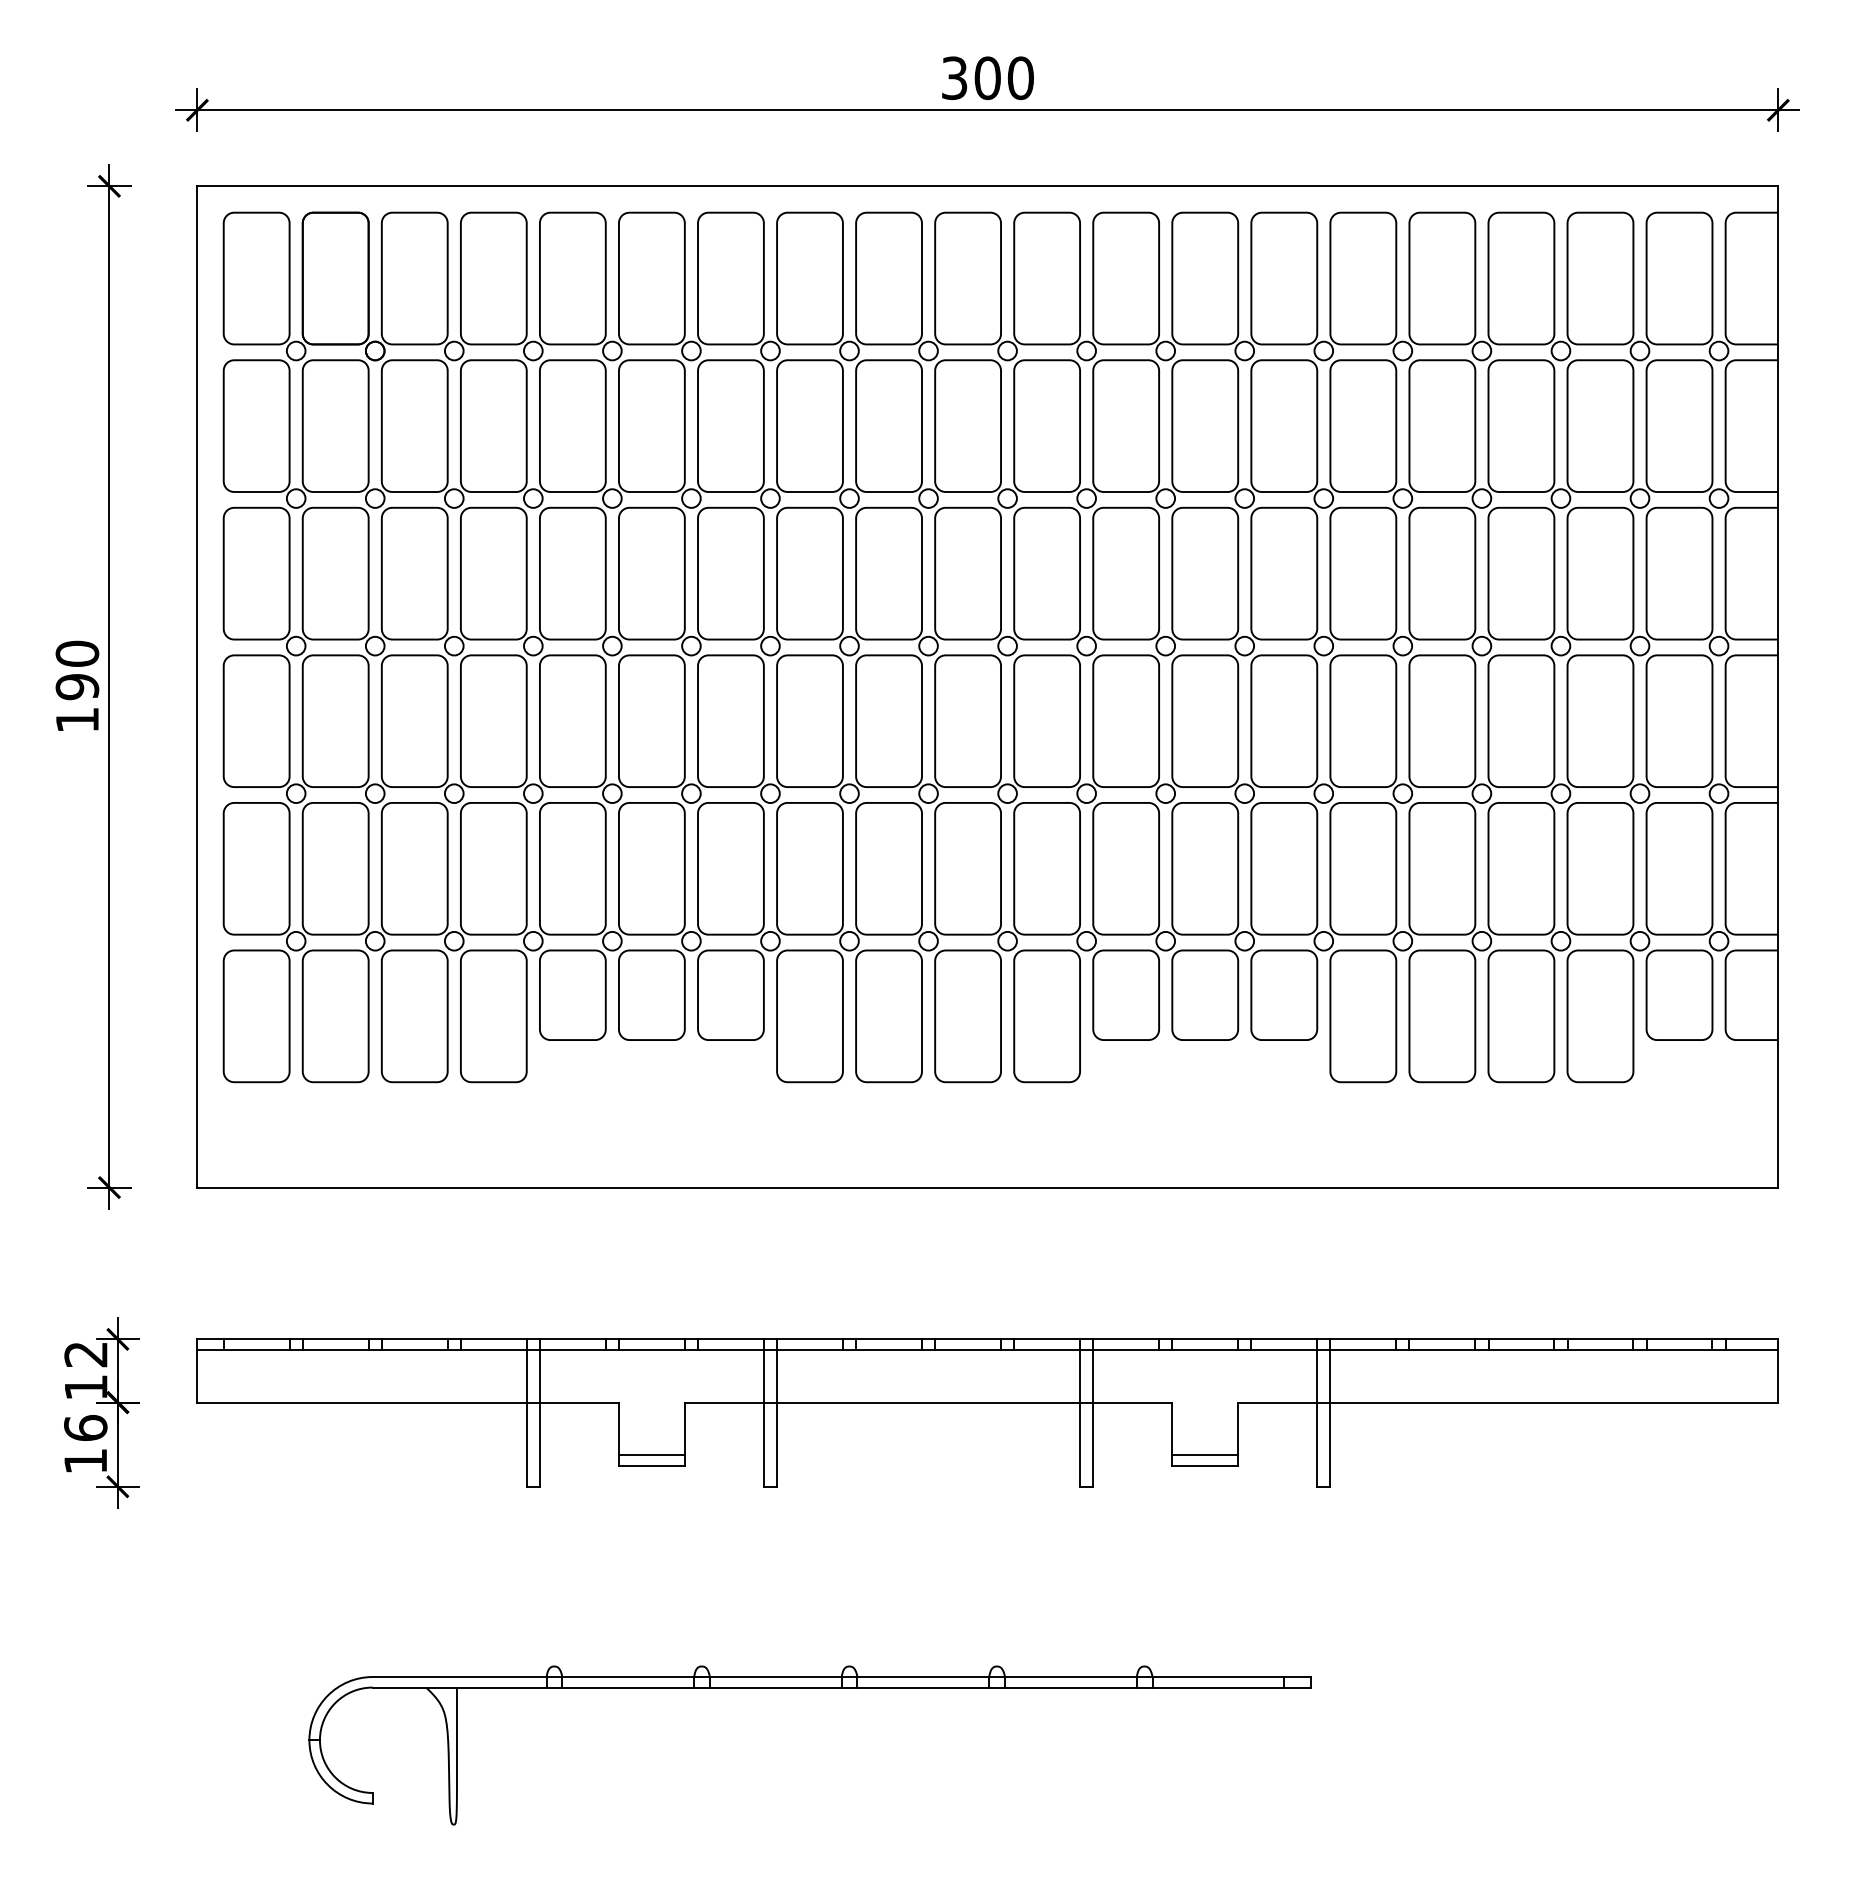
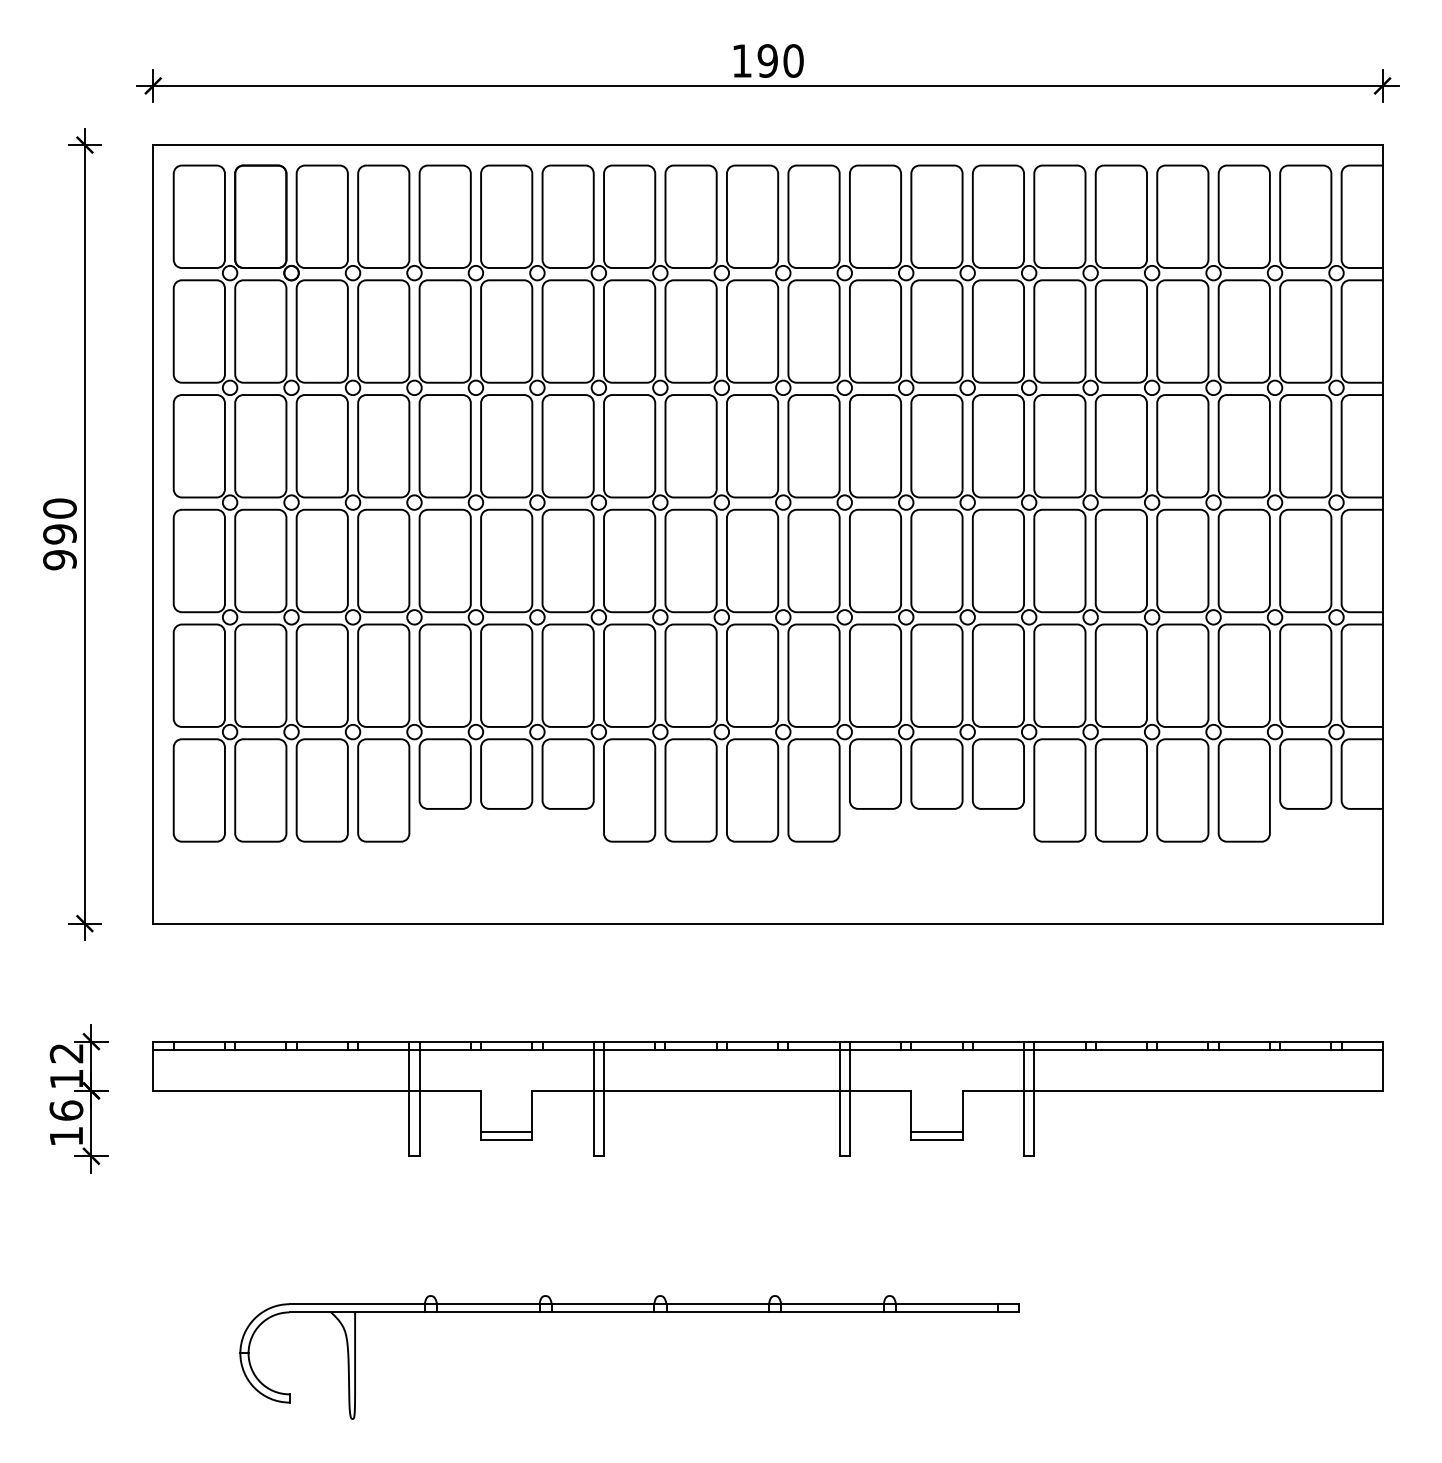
text: (971, 78) -> (755, 61), 300 -> 190
text: (77, 720) -> (60, 560), 190 -> 990

